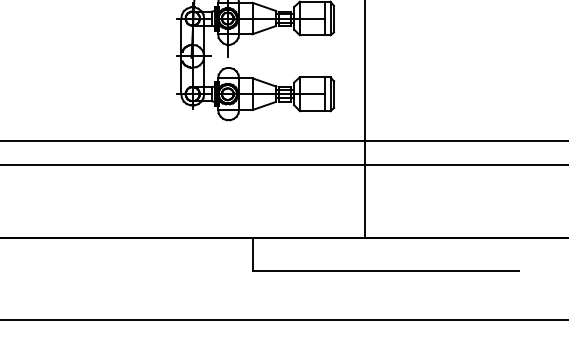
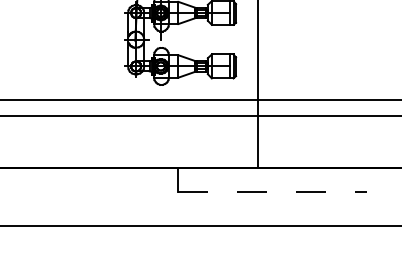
line: (387, 271) -> (273, 191), solid -> dashed

